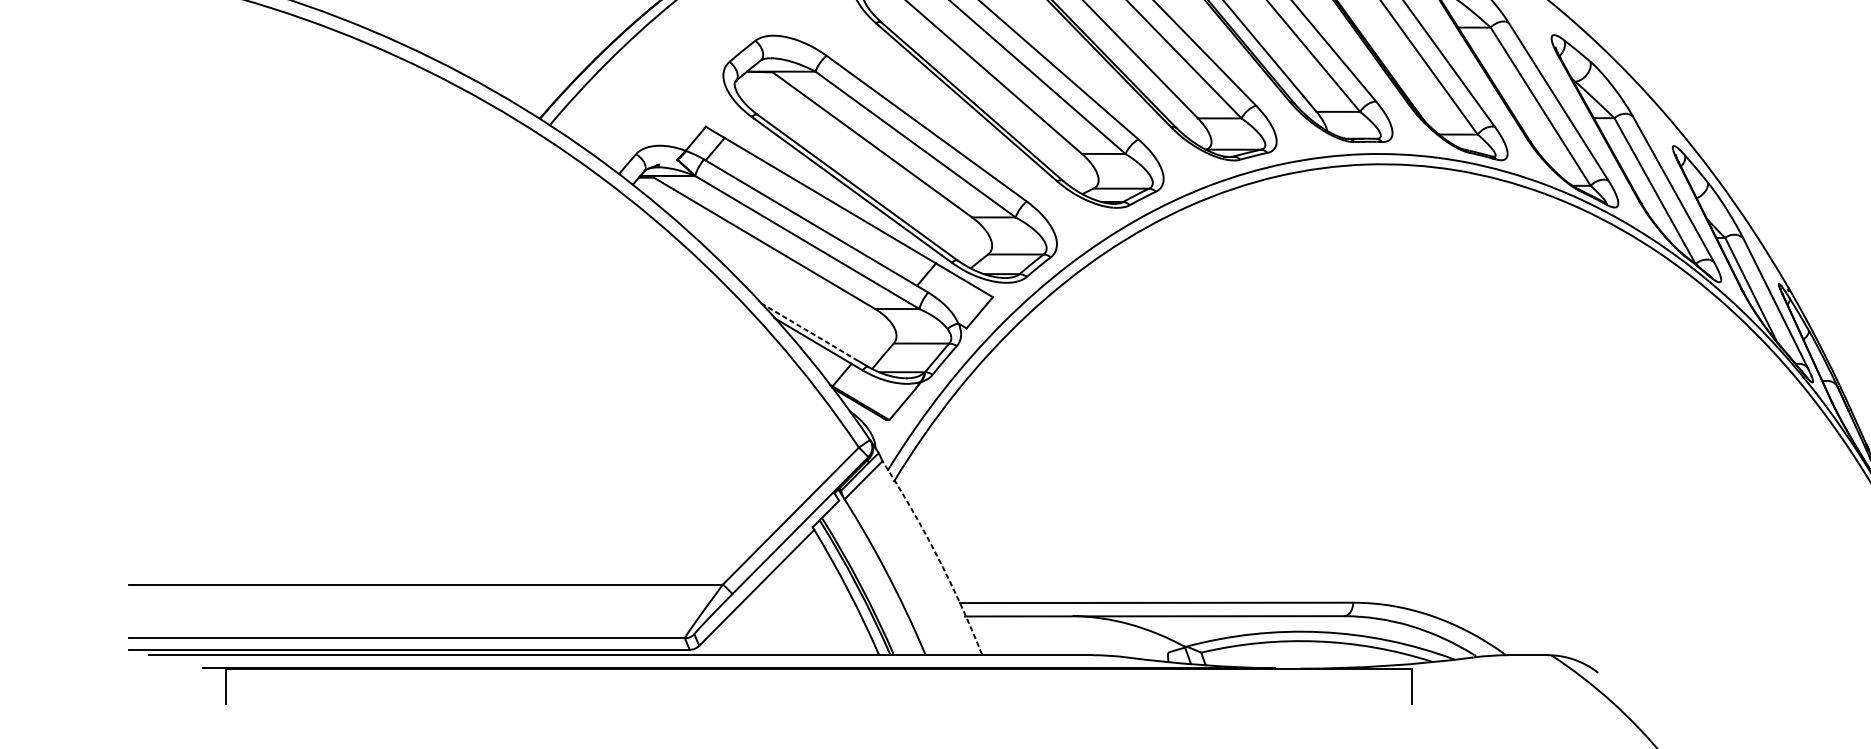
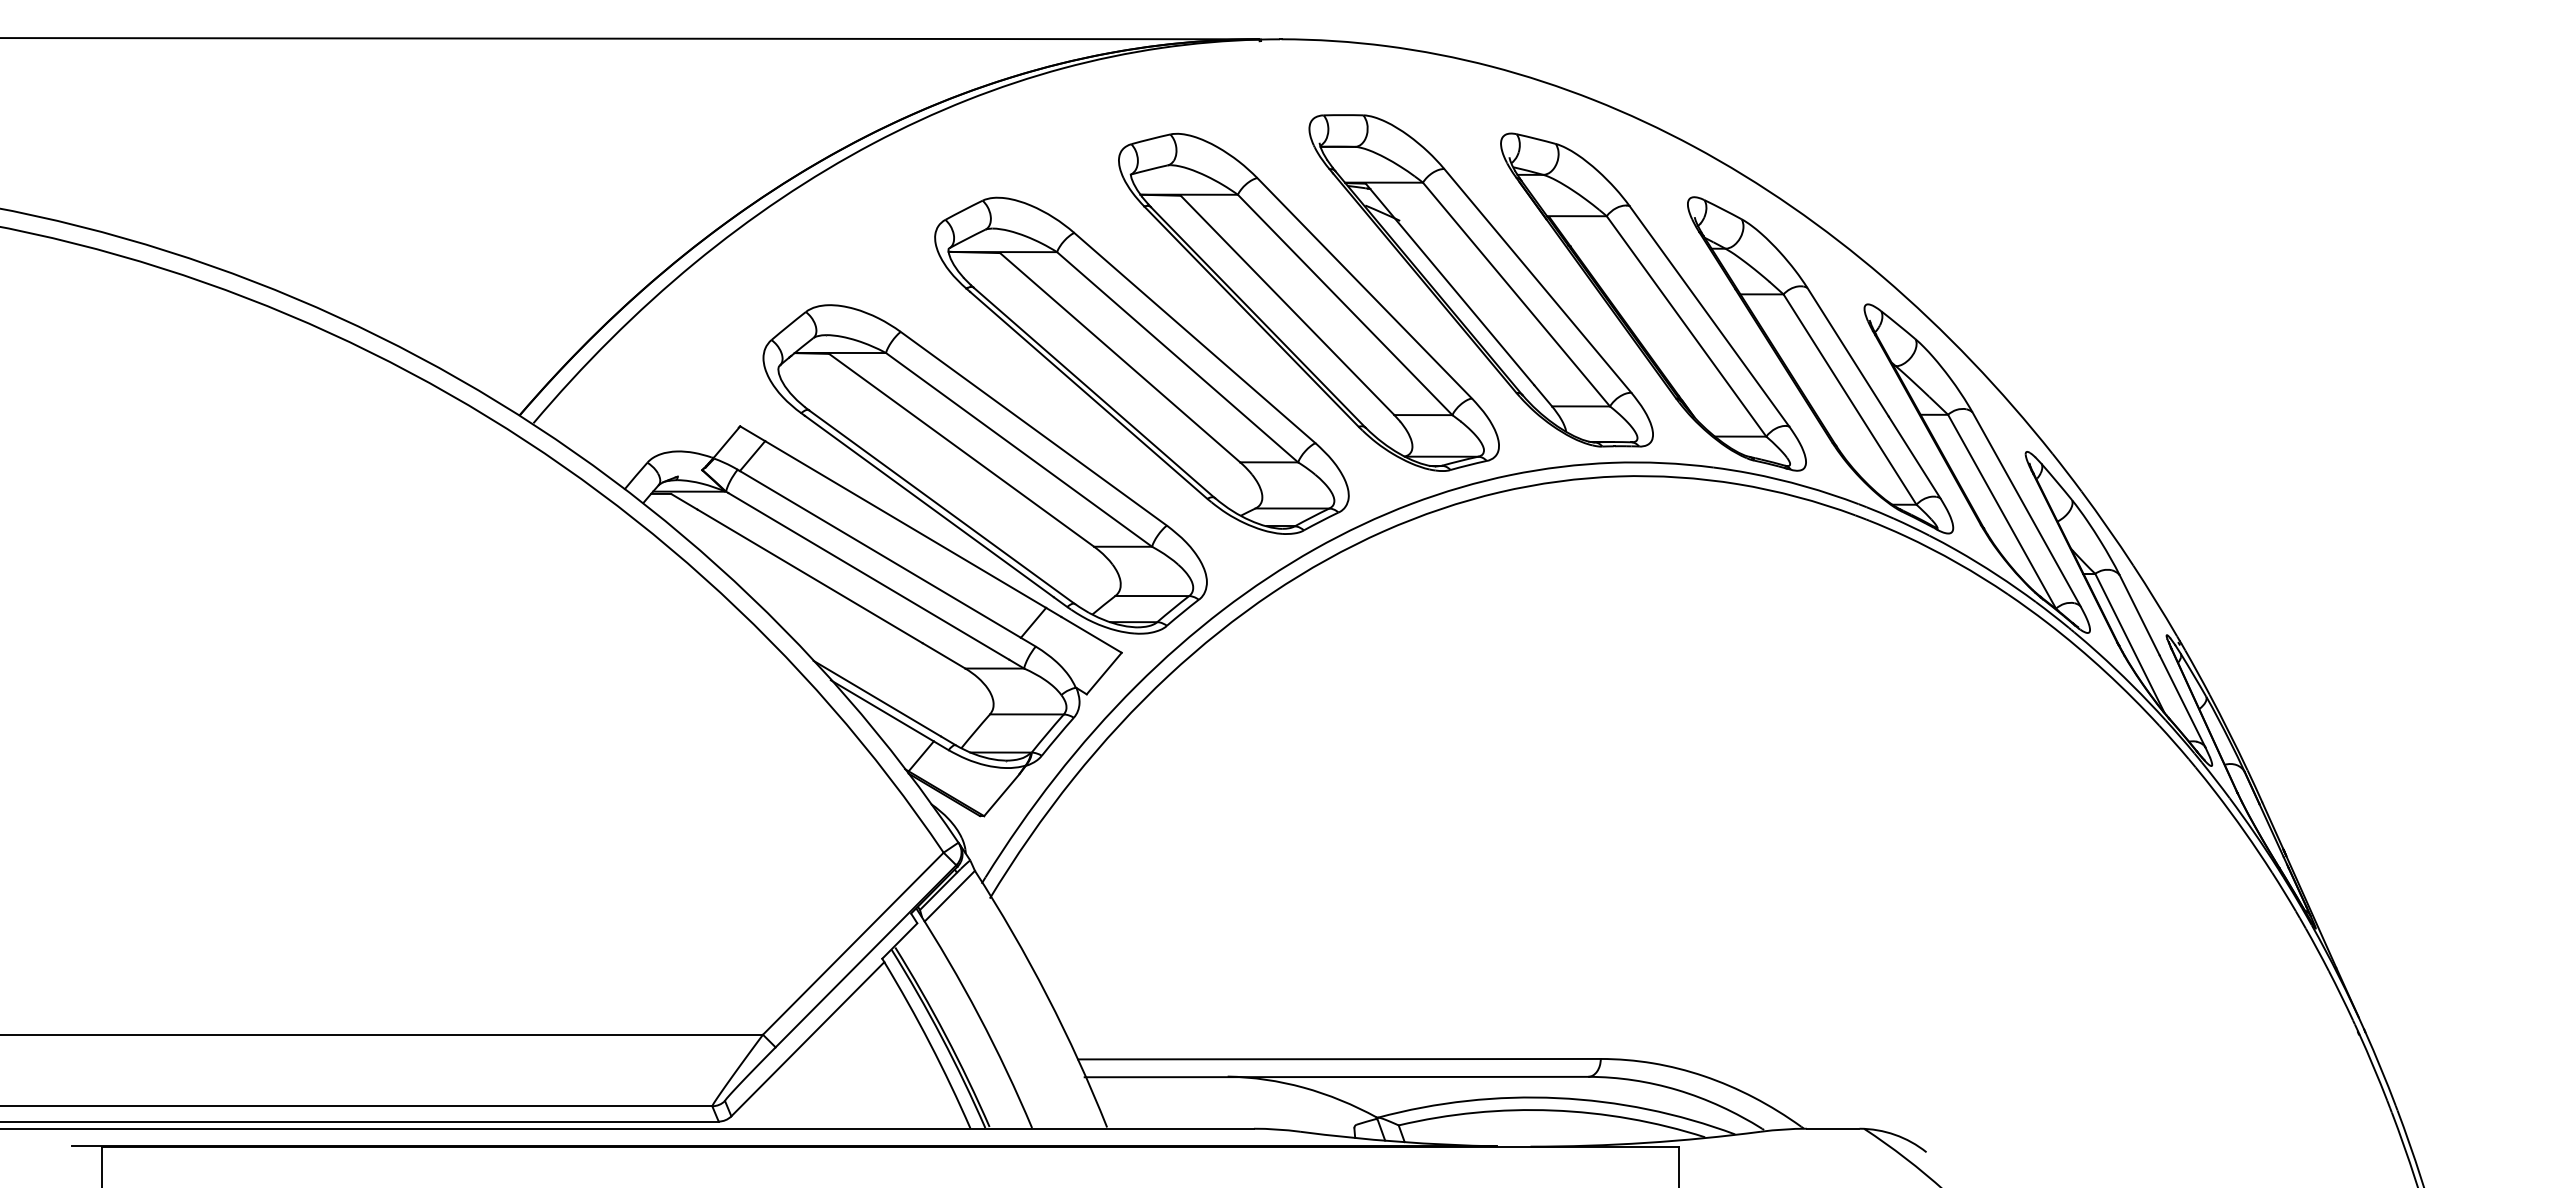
line: (809, 331) -> (877, 698), dashed -> solid
arc: (937, 554) -> (1047, 995), dashed -> solid

